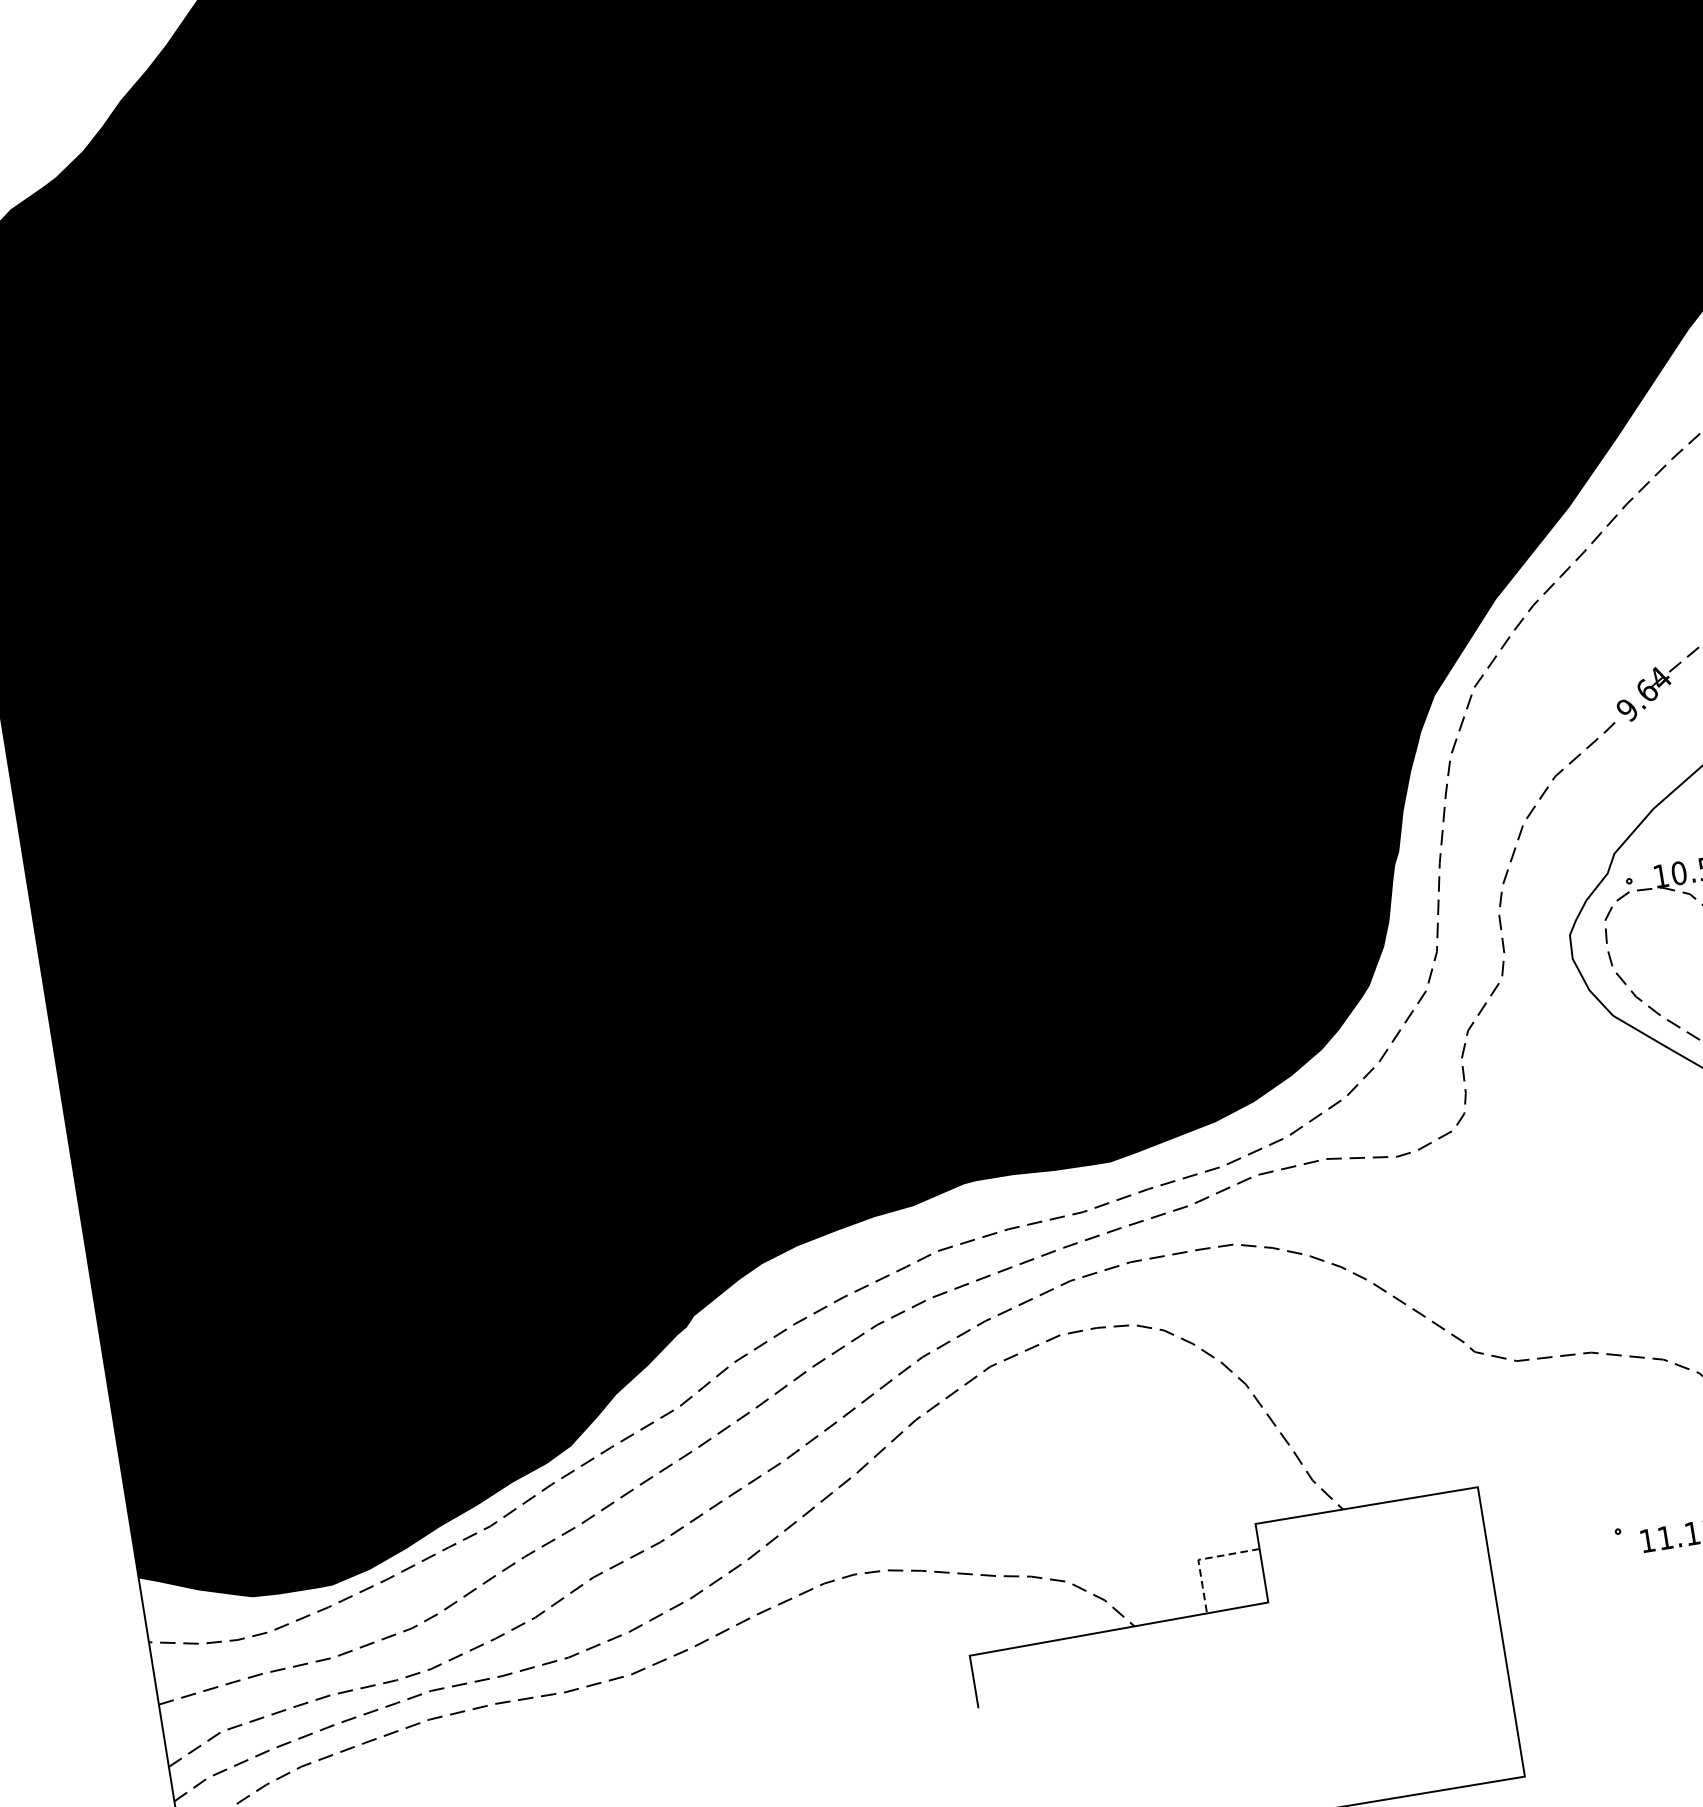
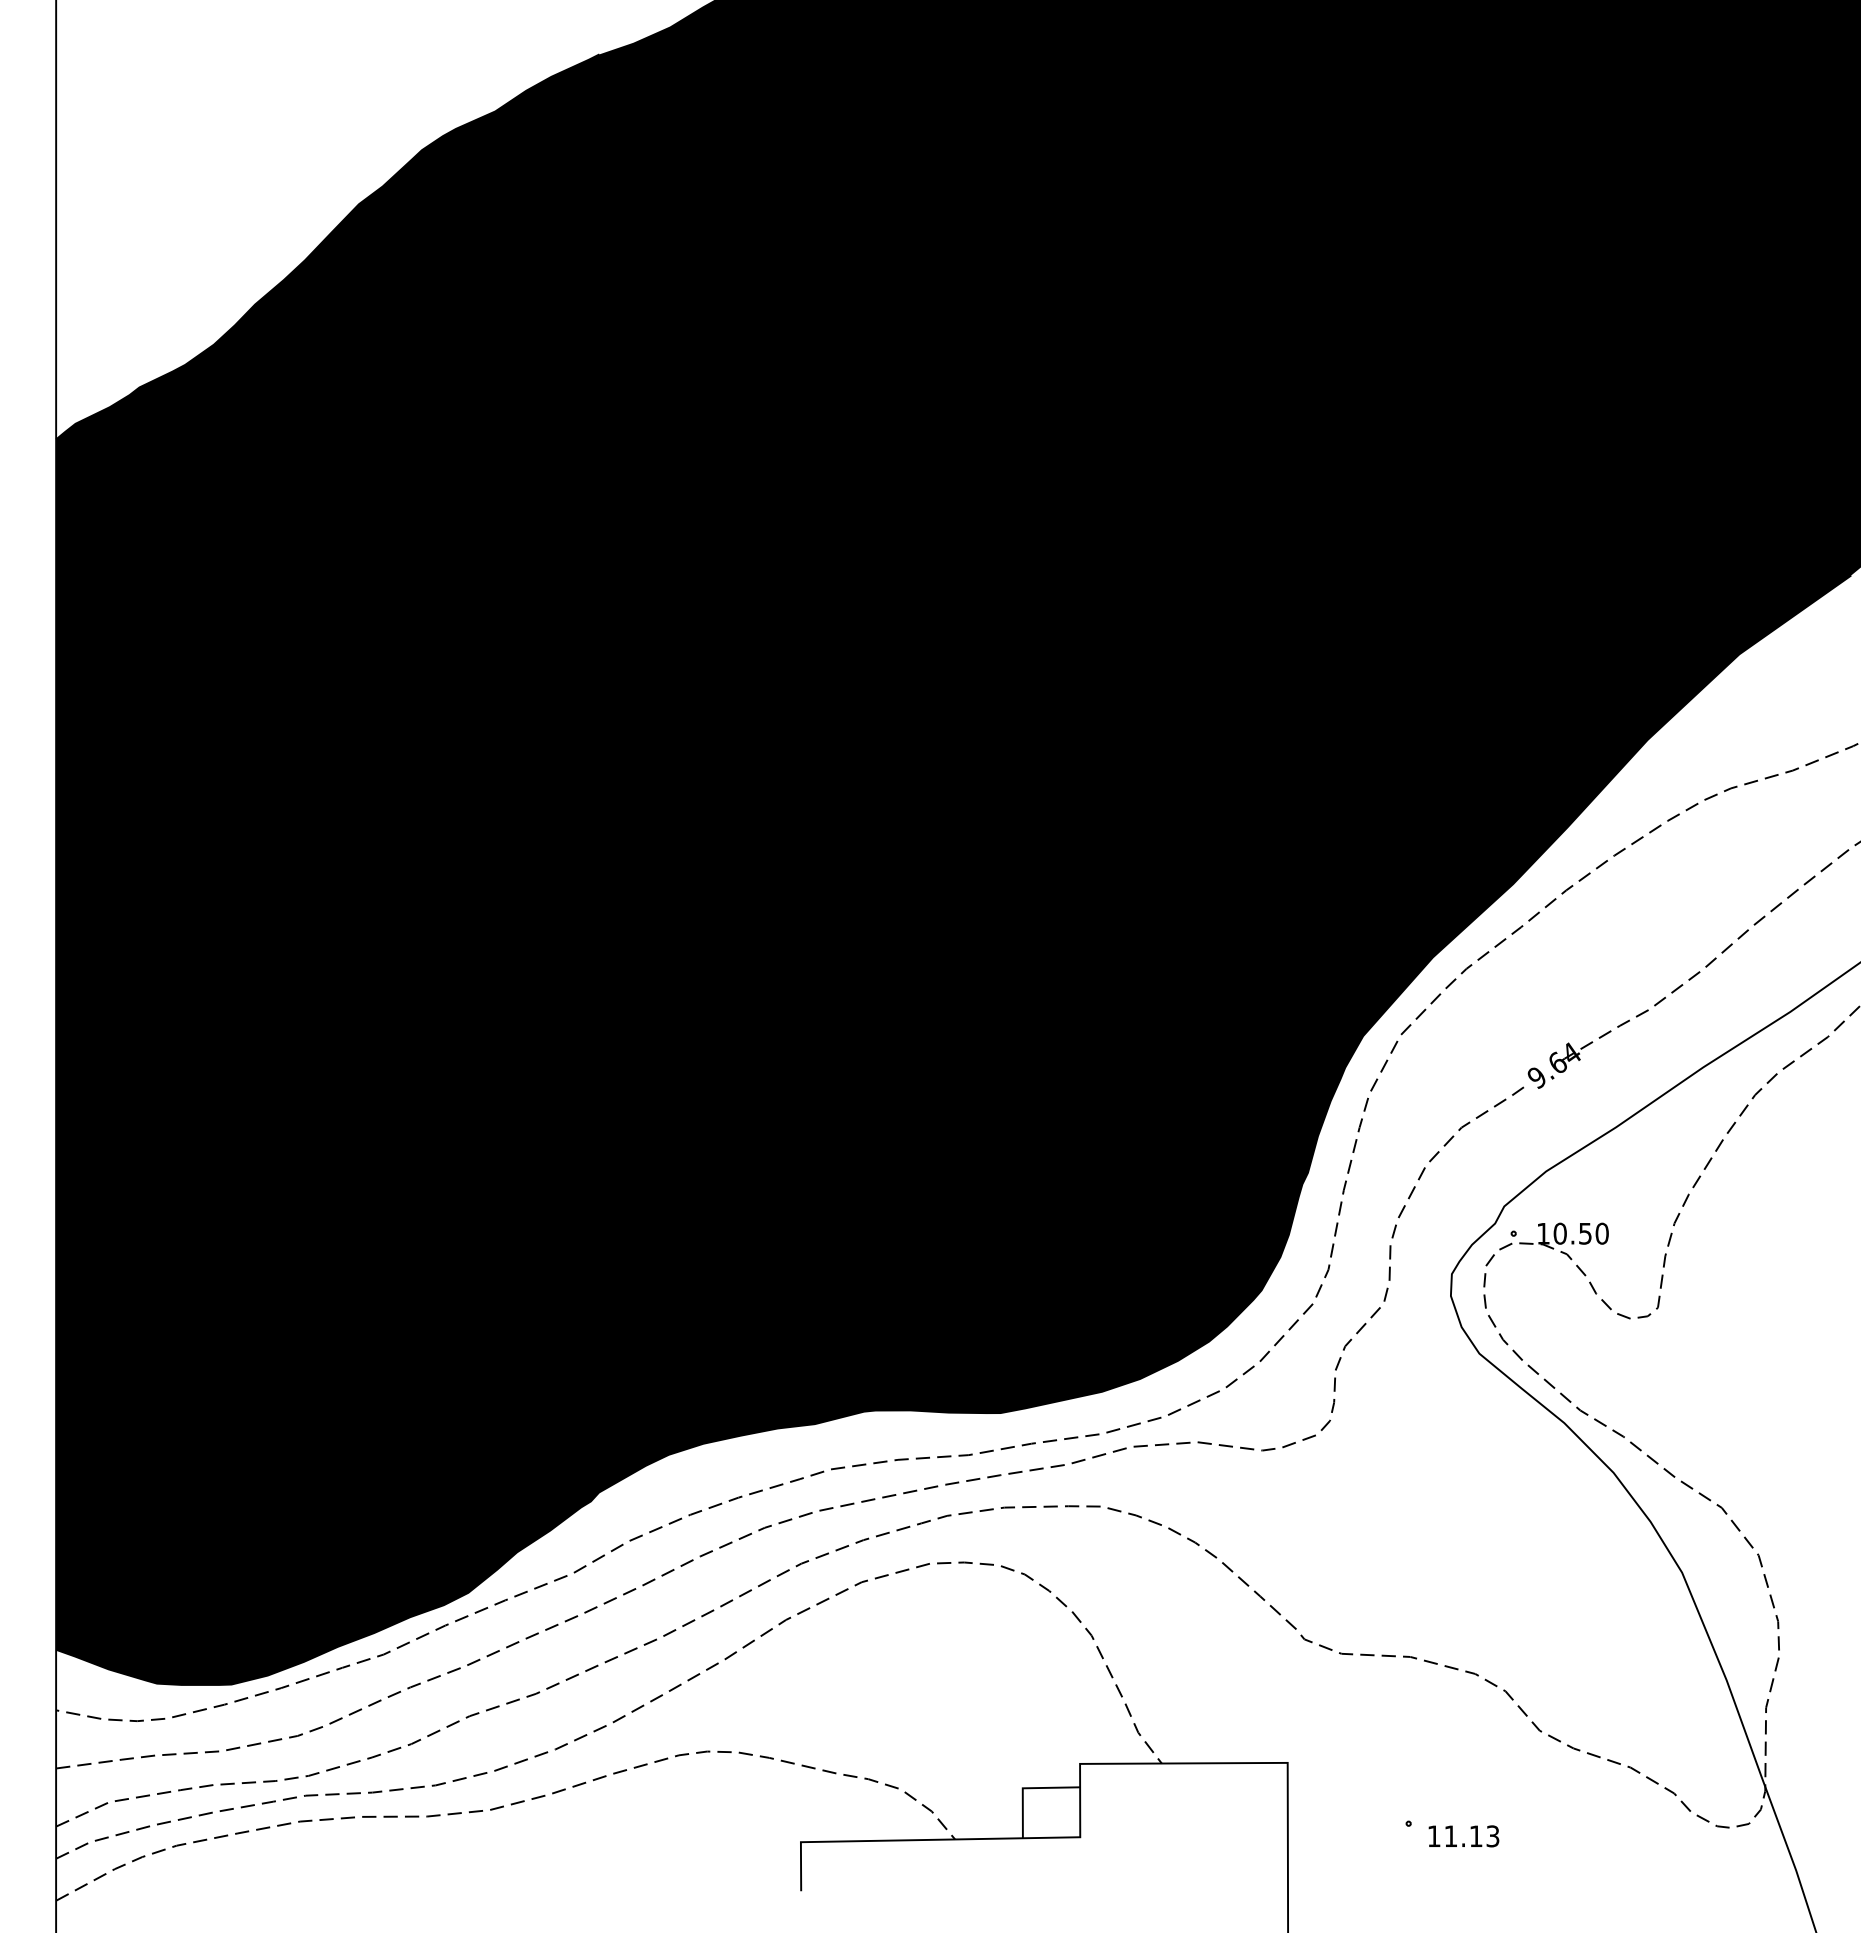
line: (1201, 1559) -> (1025, 1788), dashed -> solid

